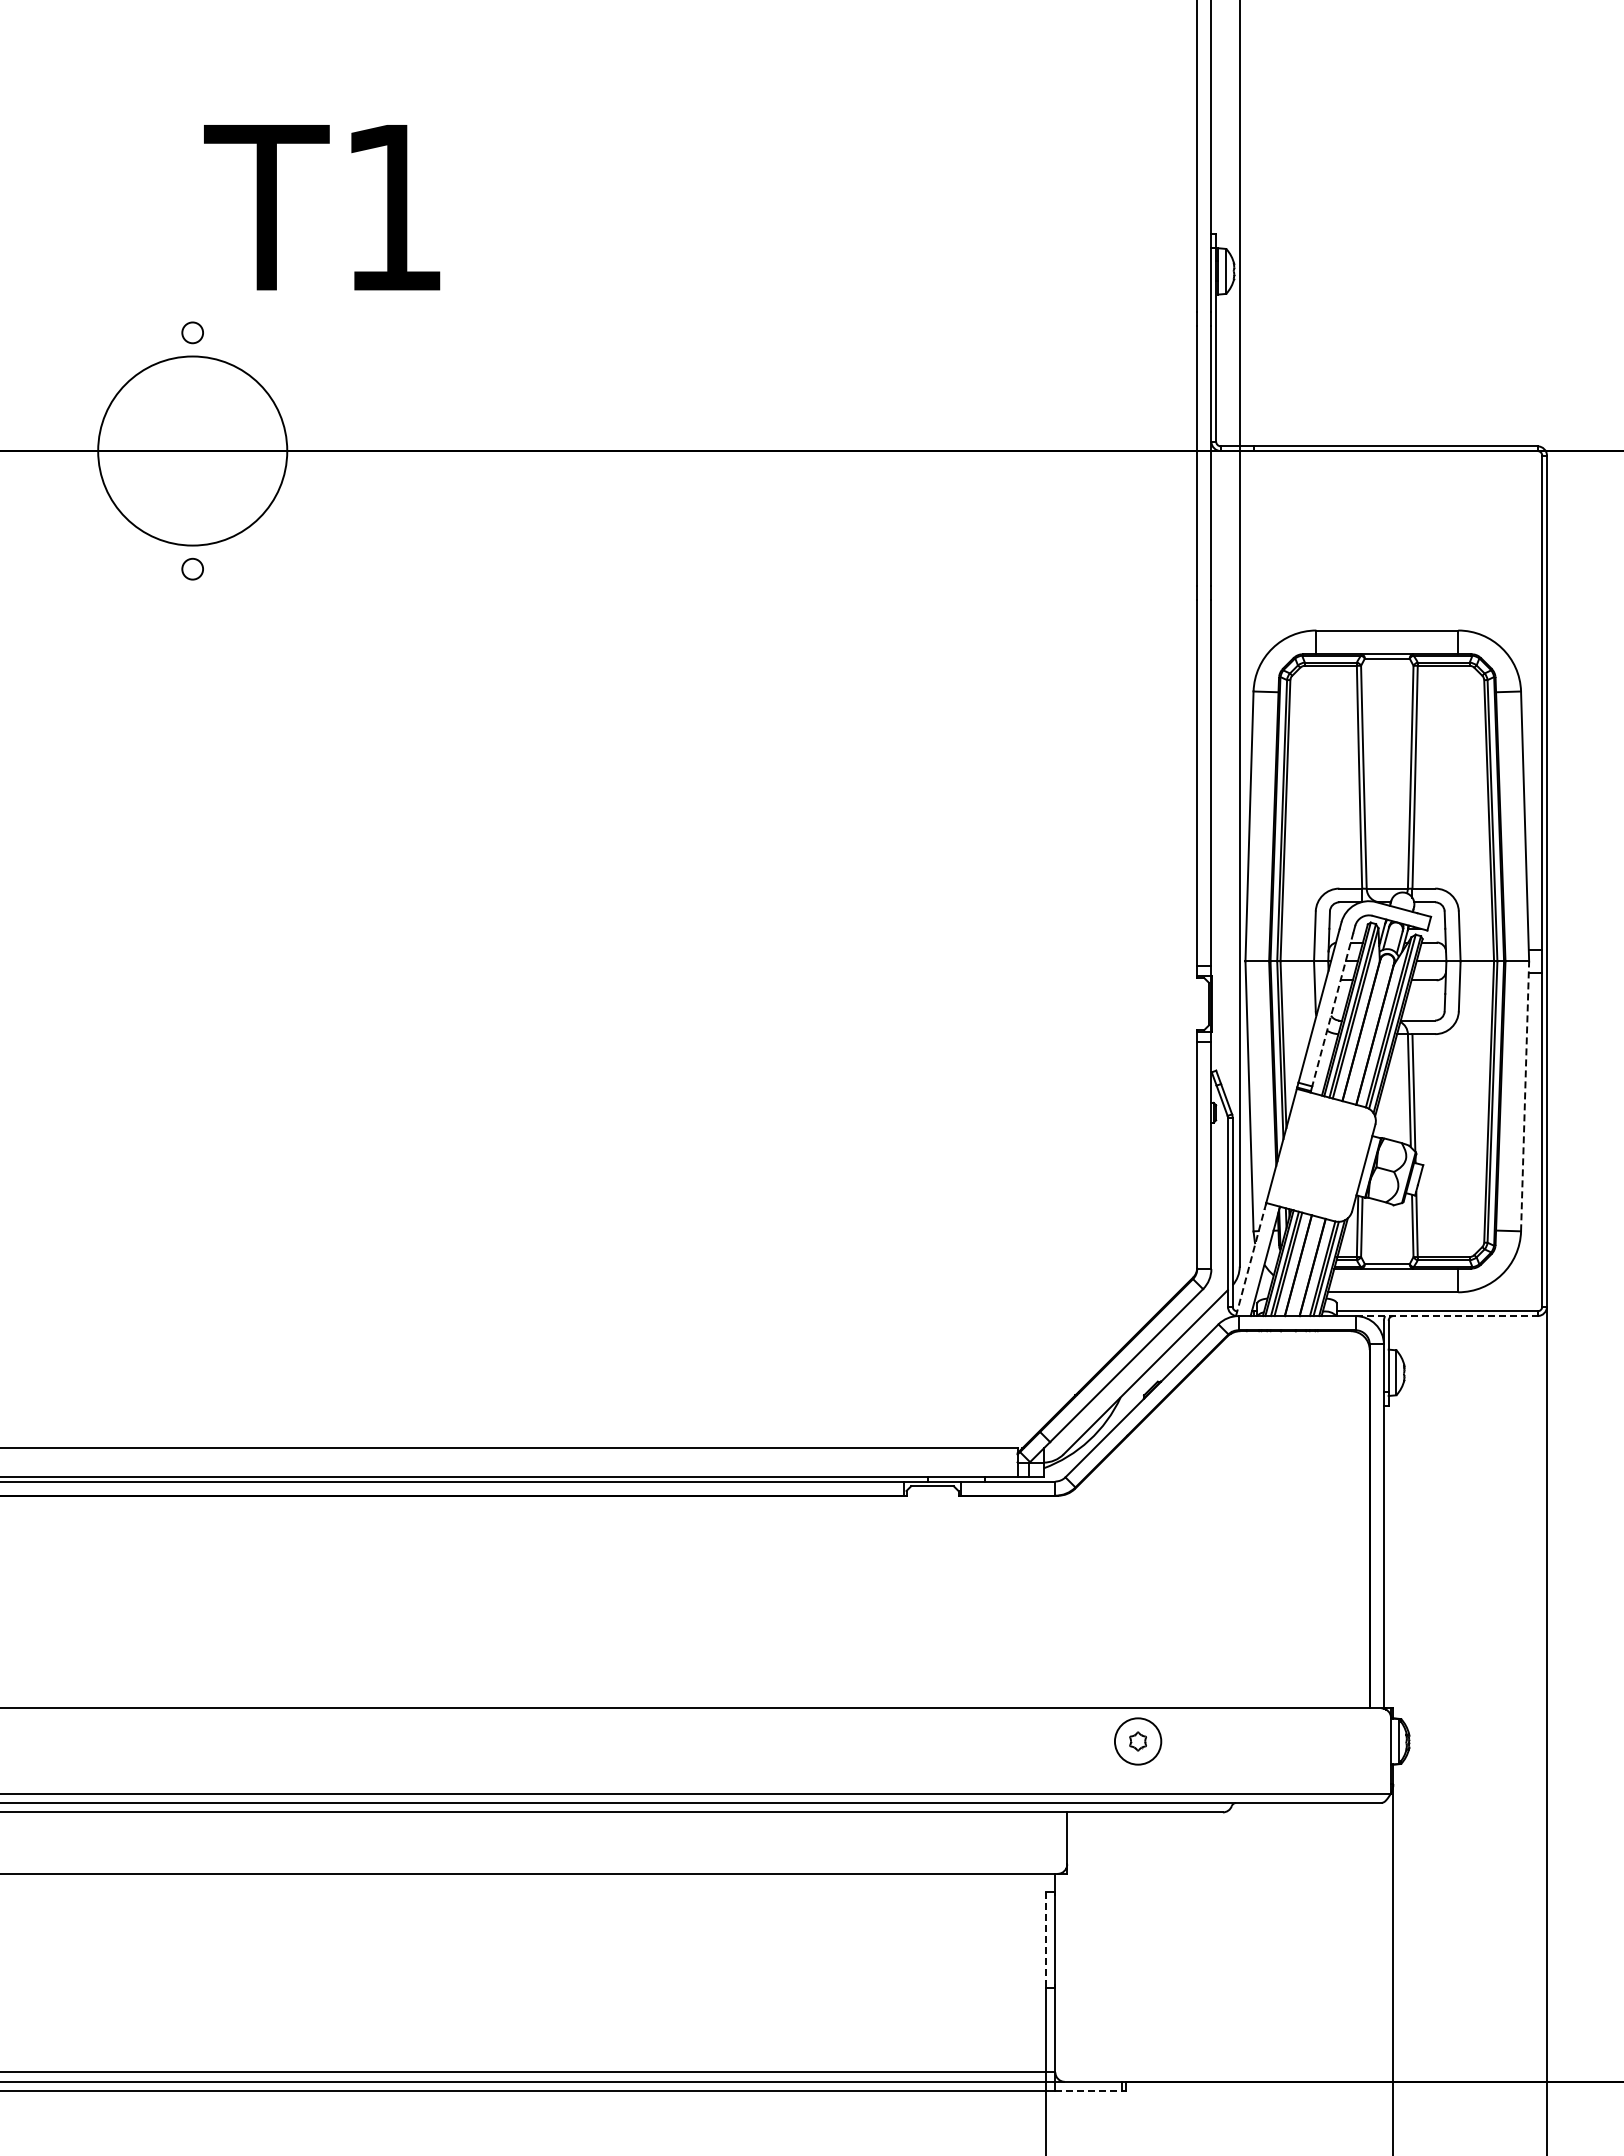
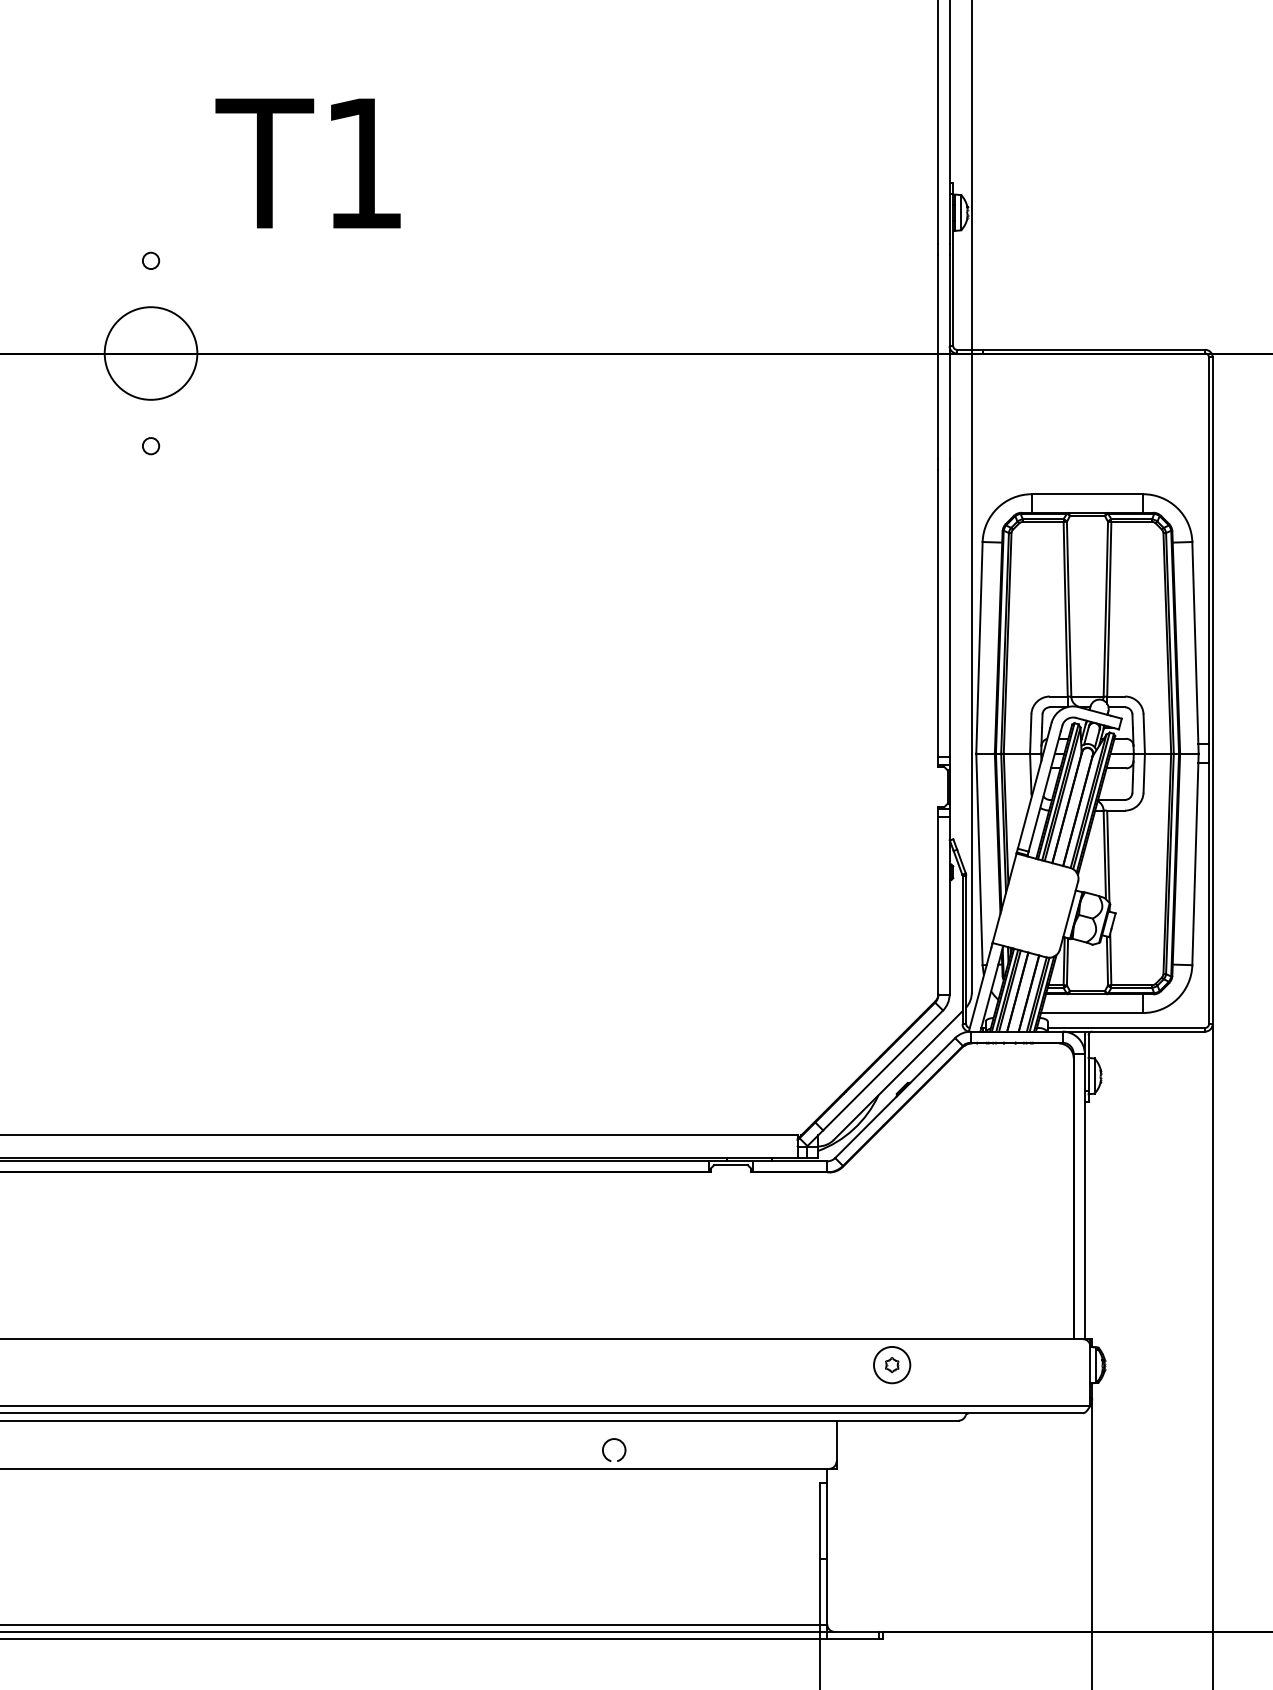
text: (322, 207) -> (308, 163), moved
circle: (192, 450) -> (150, 353), size x0.62
line: (1332, 1009) -> (1044, 791), dashed -> solid
line: (1525, 1095) -> (1195, 858), dashed -> solid
line: (1250, 1262) -> (980, 989), dashed -> solid
line: (1446, 1316) -> (1133, 1031), dashed -> solid
arc: (780, 1837) -> (611, 1440), added
line: (1045, 1940) -> (819, 1521), dashed -> solid
line: (1088, 2091) -> (853, 1639), dashed -> solid

